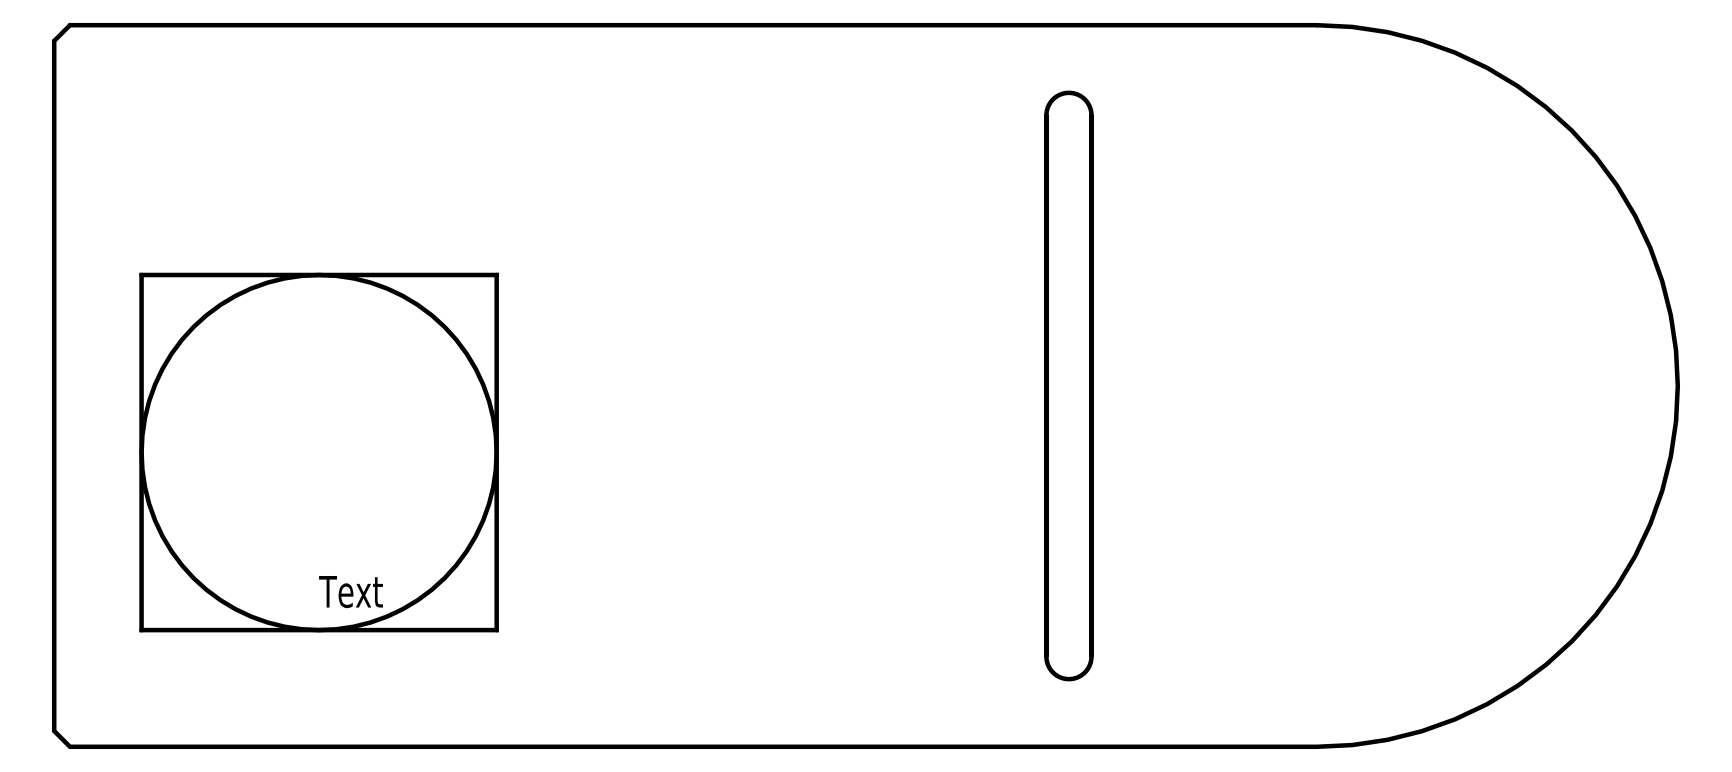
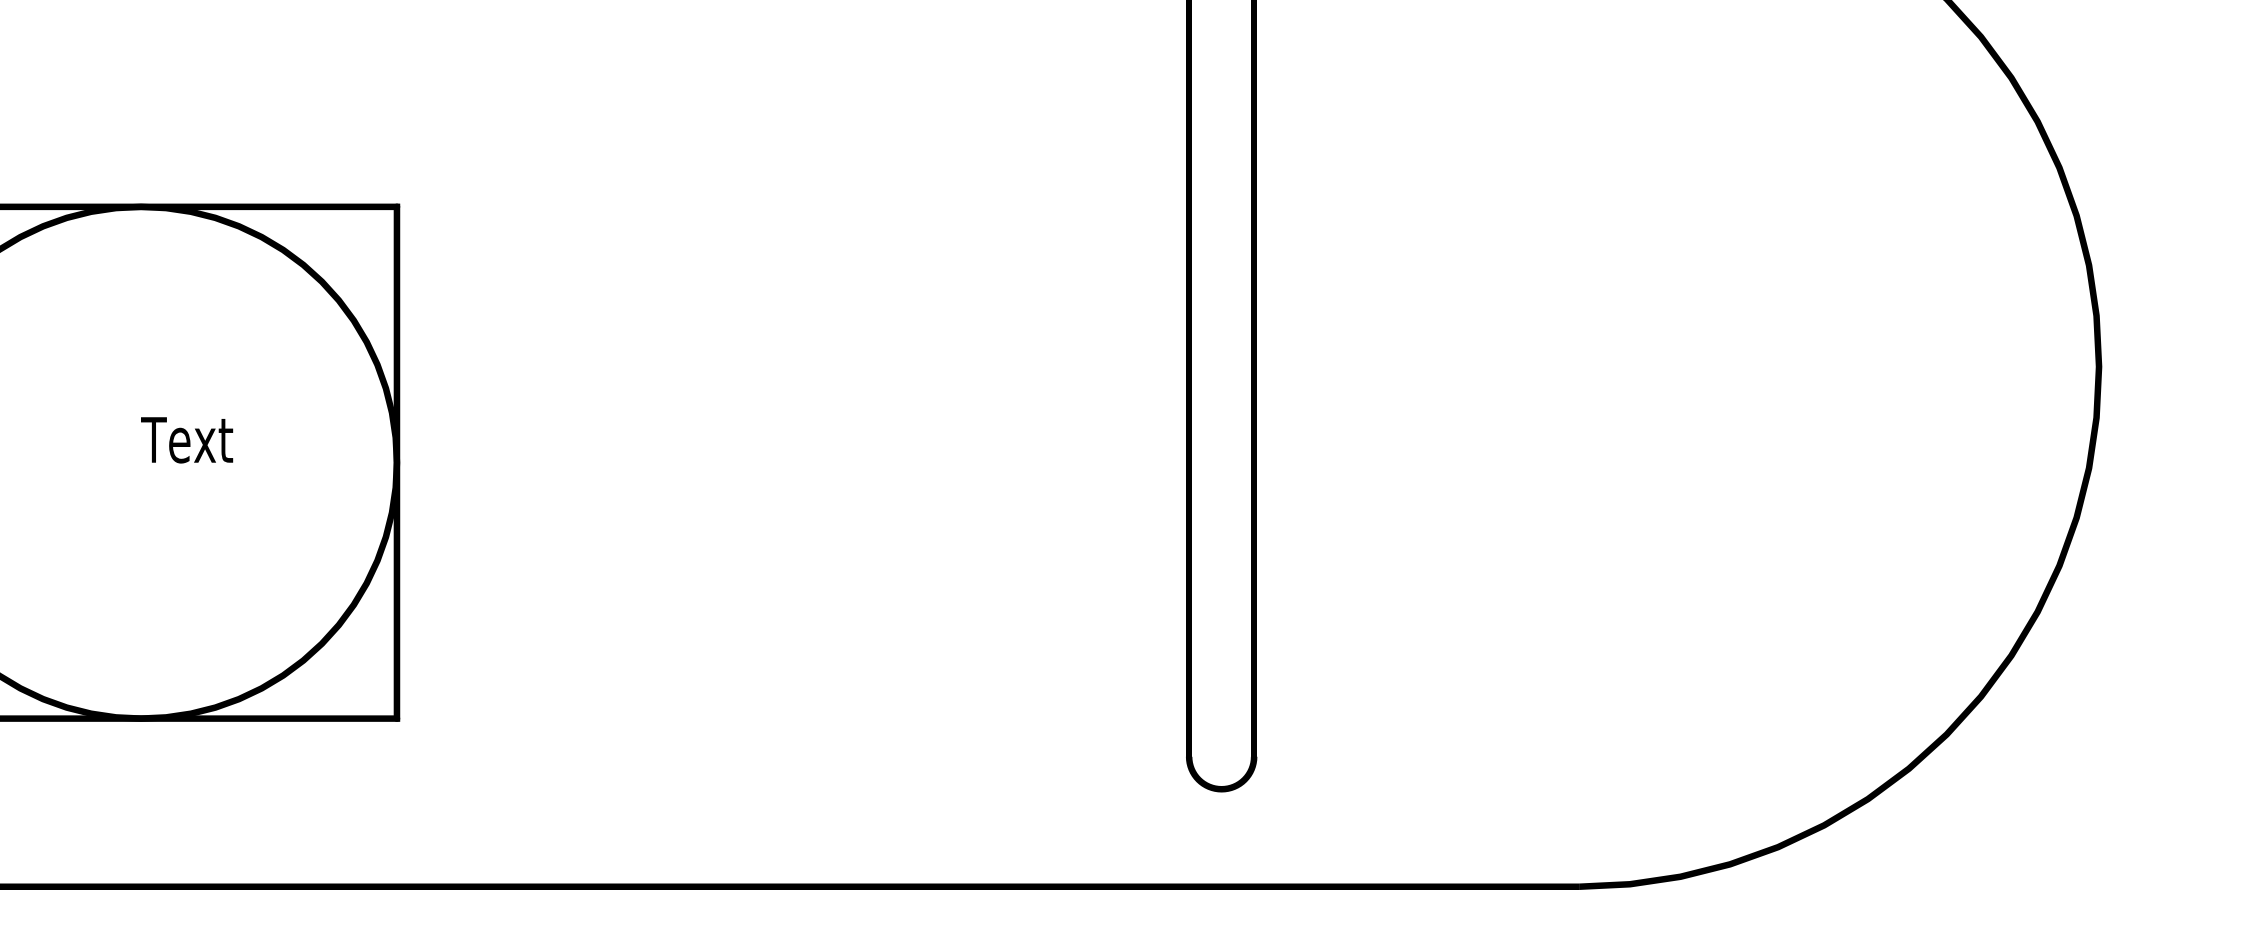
text: (350, 592) -> (186, 441), moved

